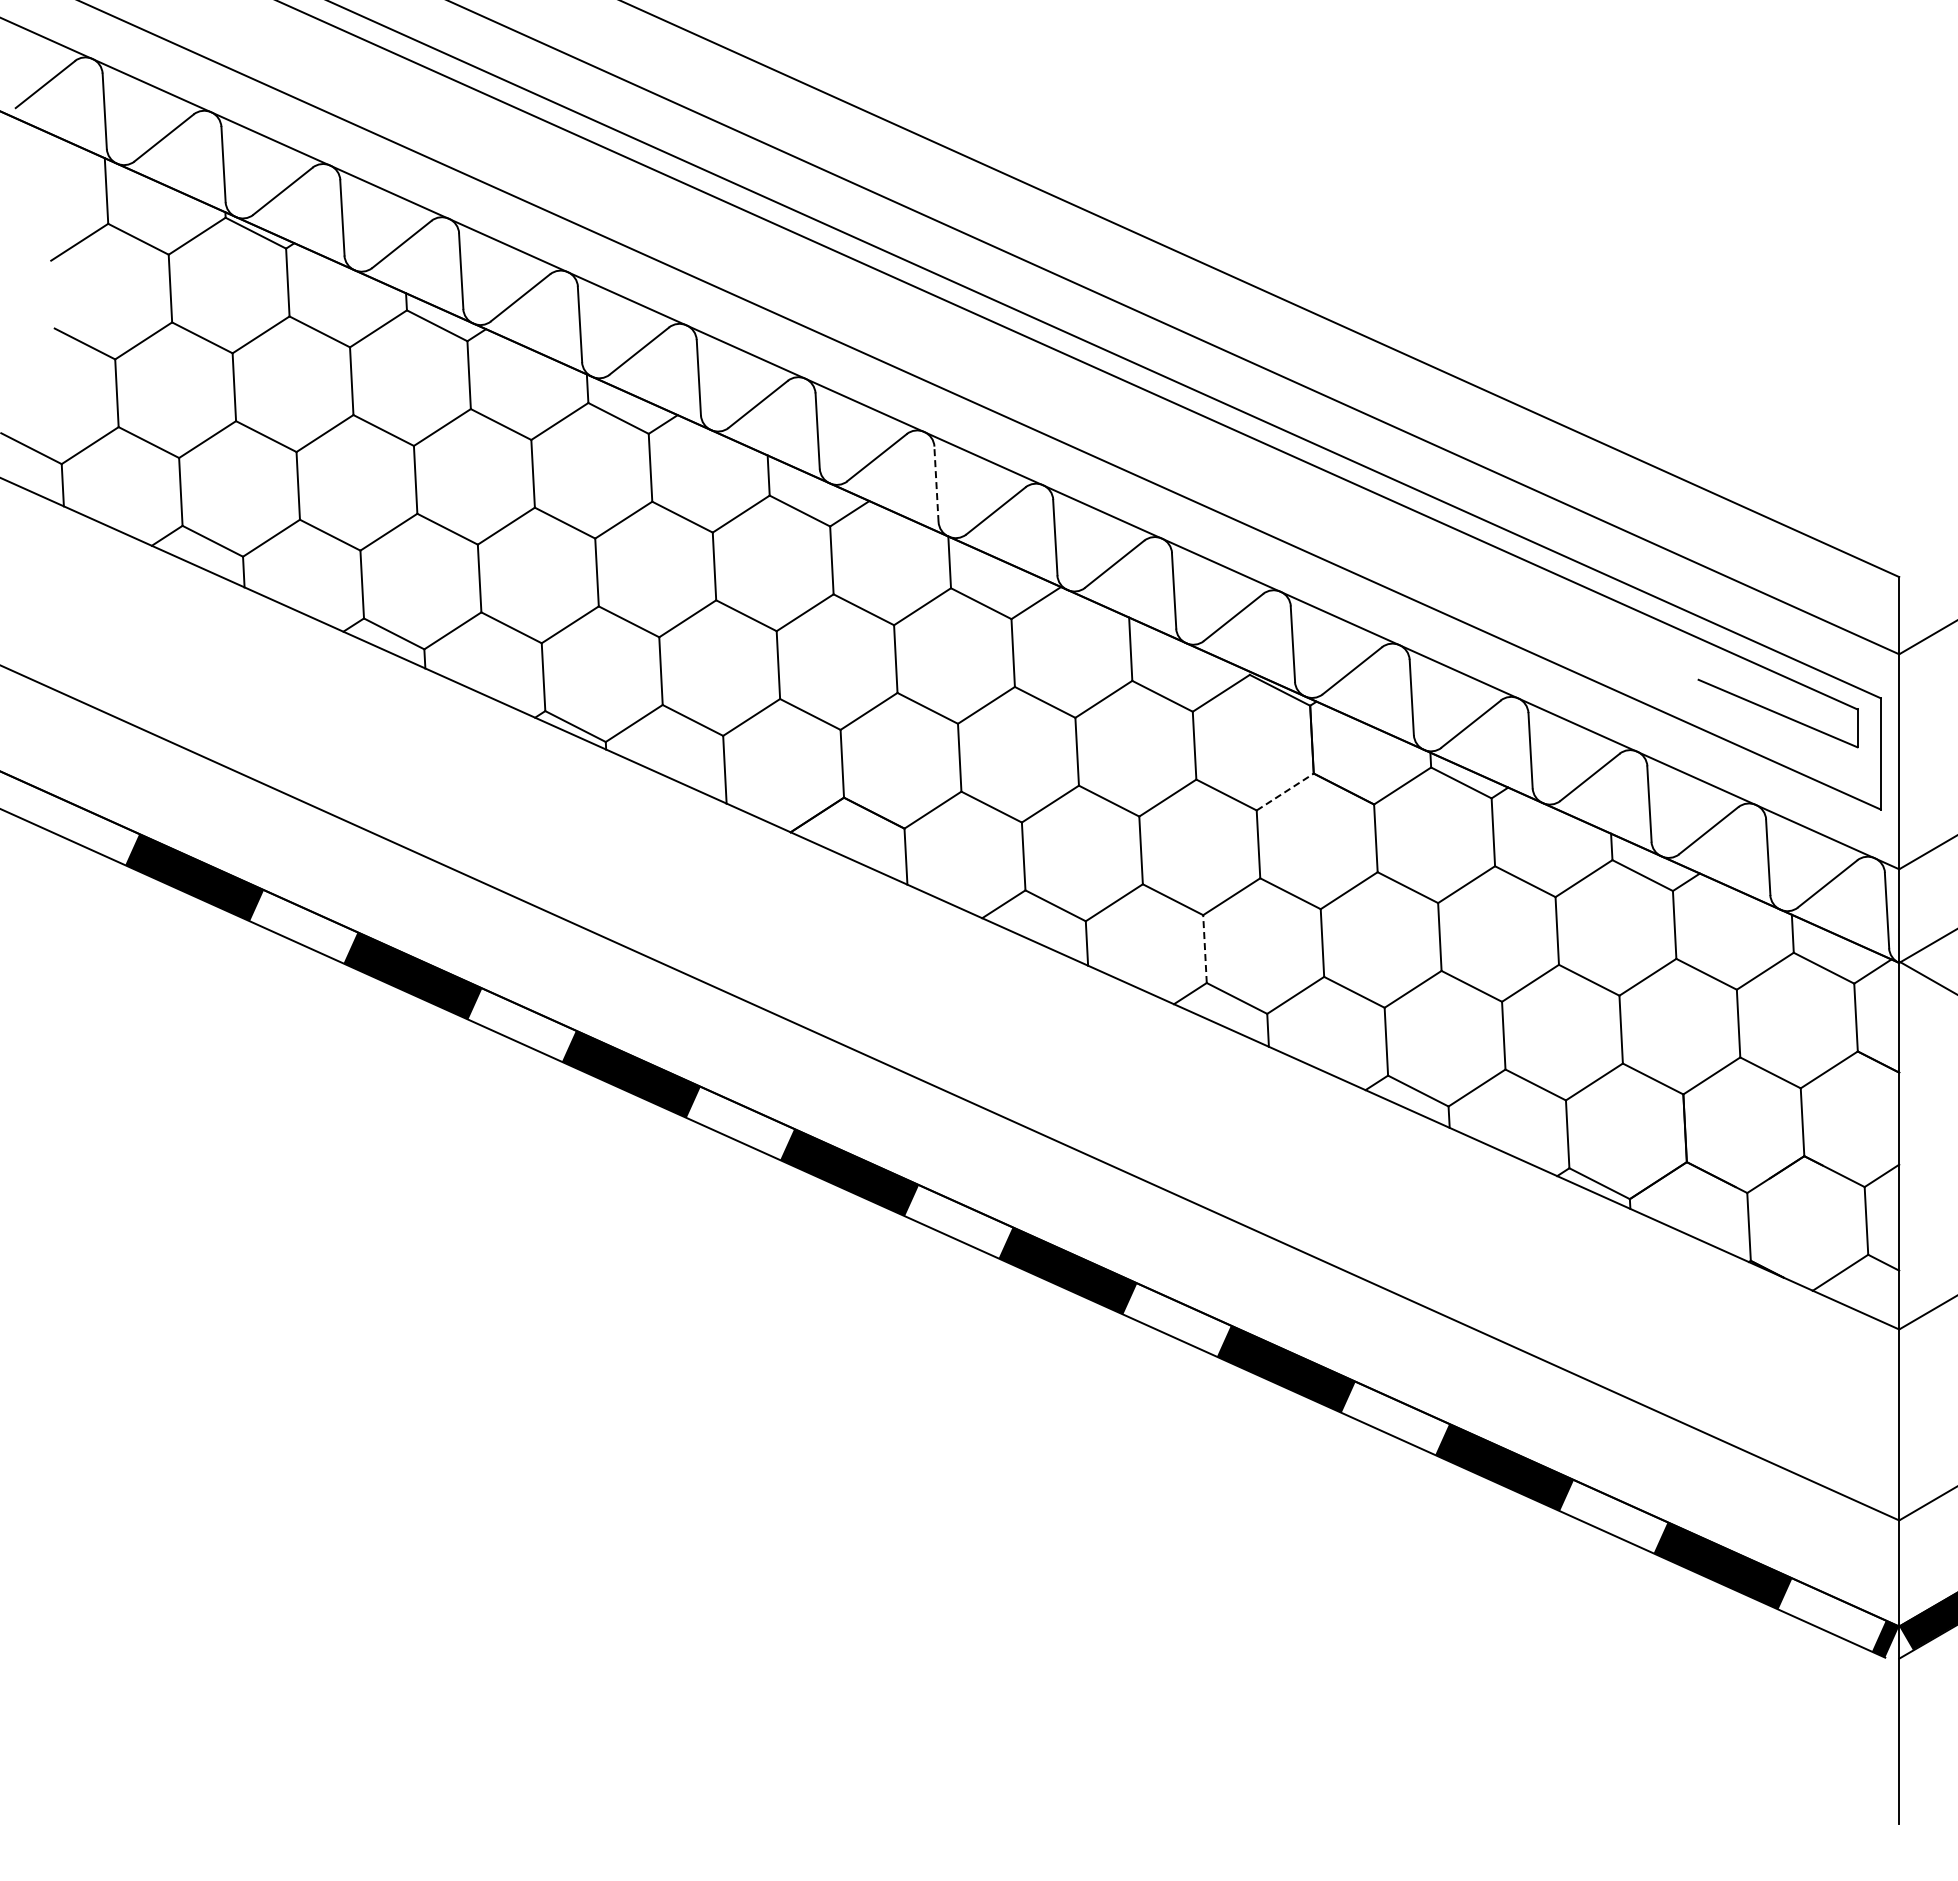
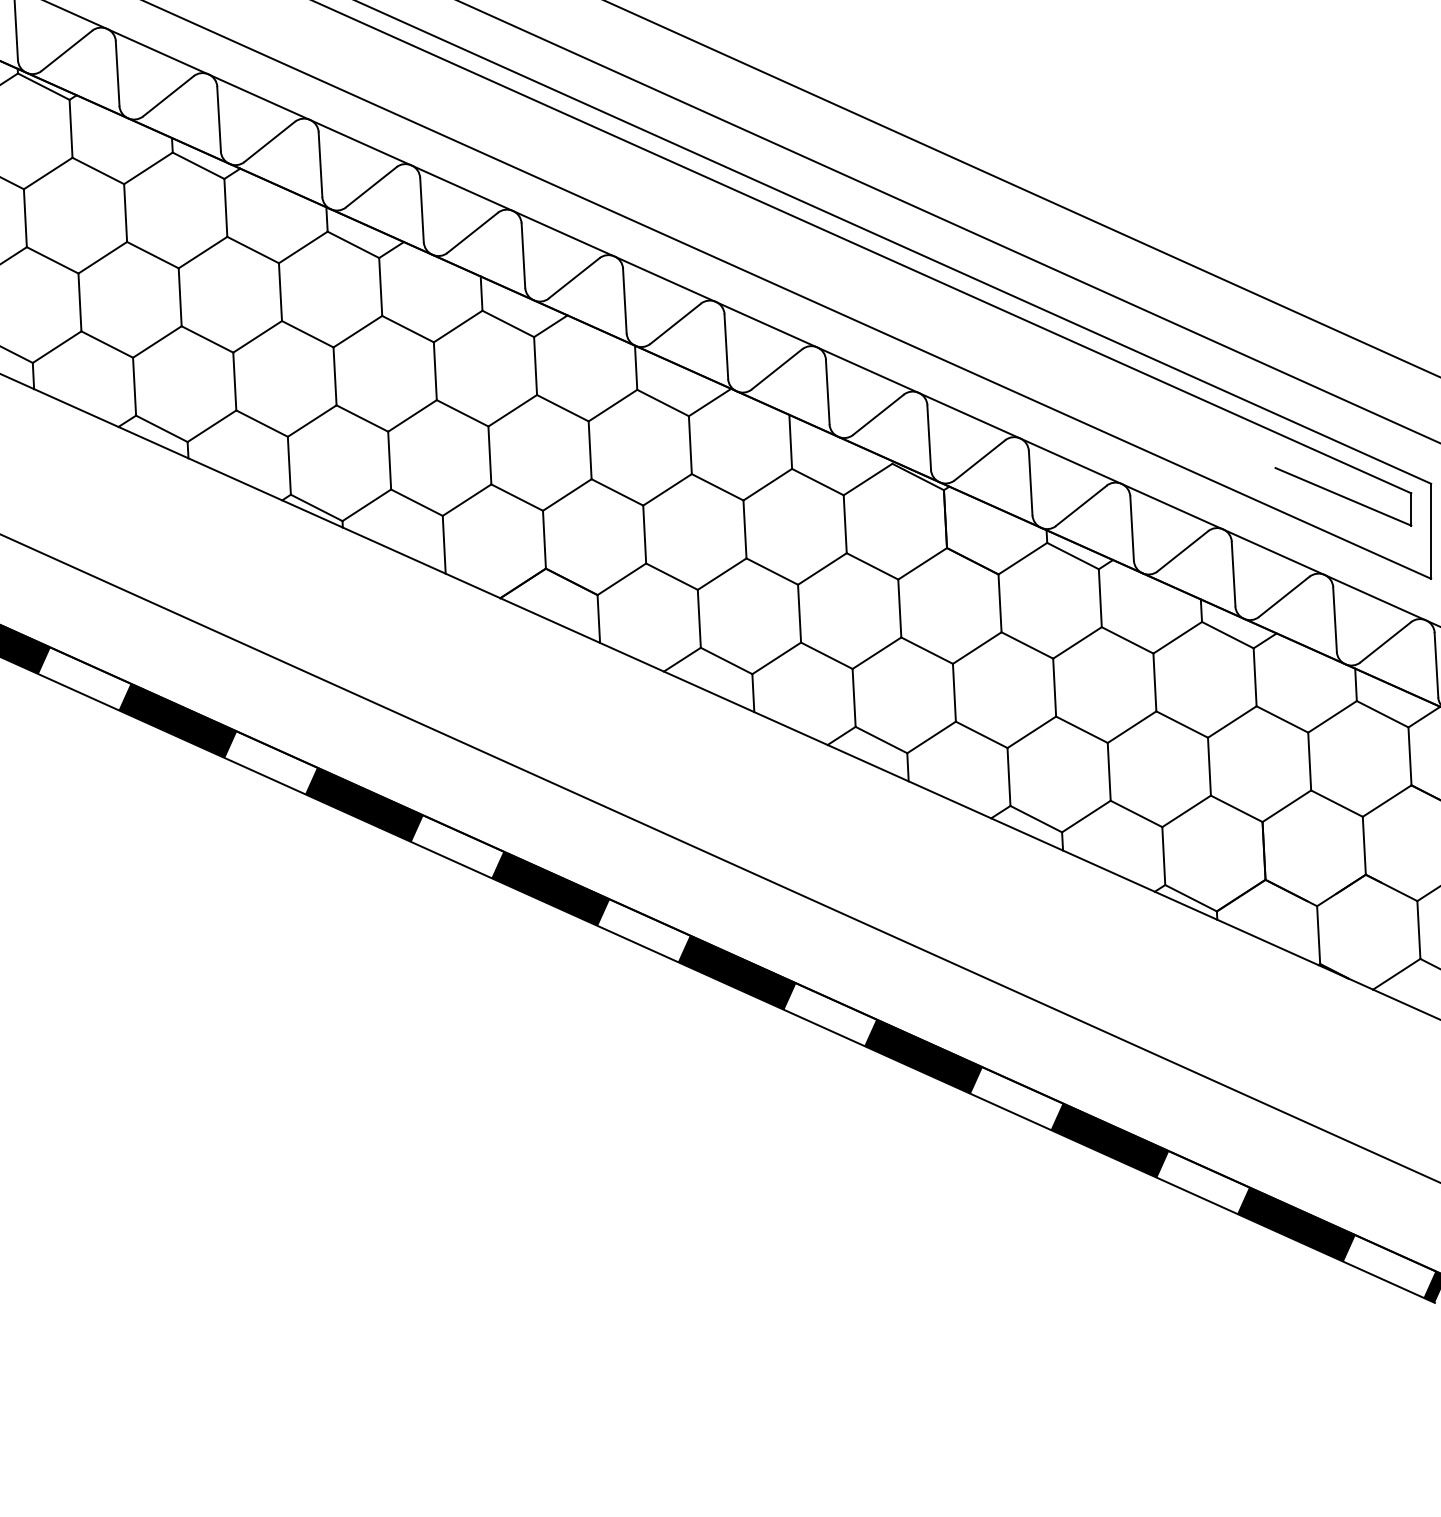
line: (936, 484) -> (624, 301), dashed -> solid
line: (1285, 792) -> (922, 564), dashed -> solid
line: (1205, 949) -> (854, 698), dashed -> solid

